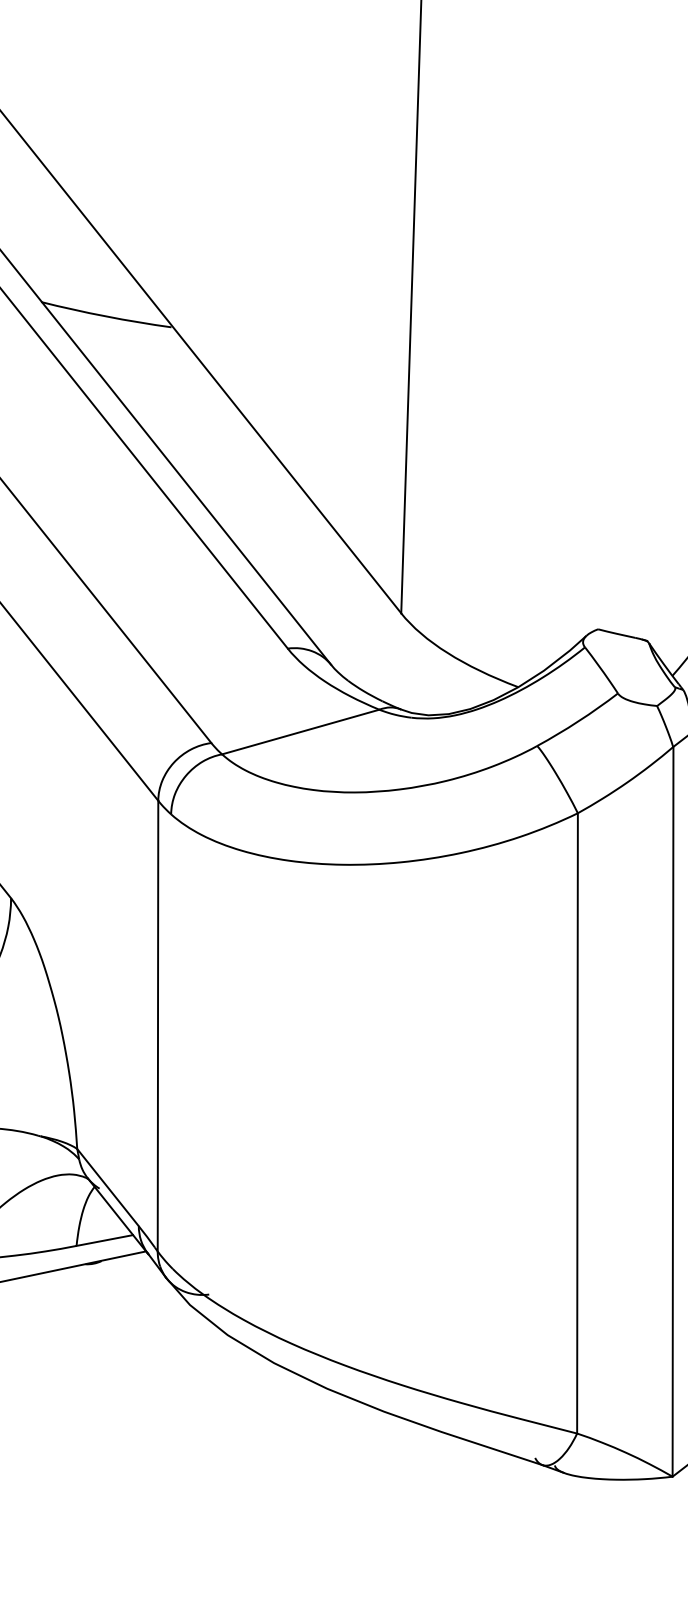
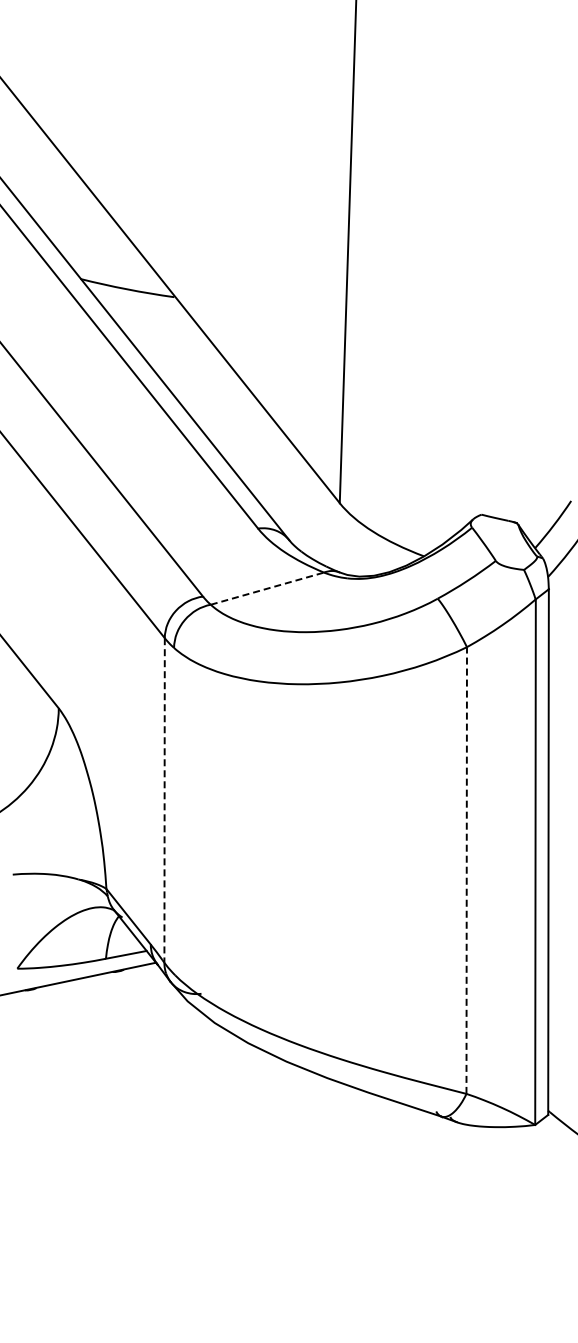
line: (300, 731) -> (267, 588), solid -> dashed
line: (157, 1026) -> (164, 800), solid -> dashed
line: (577, 1123) -> (466, 870), solid -> dashed

